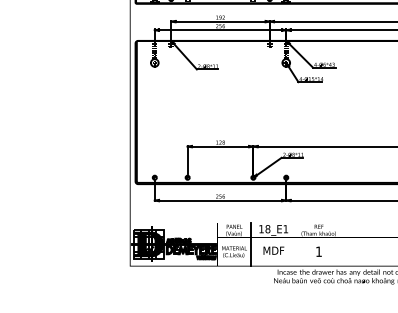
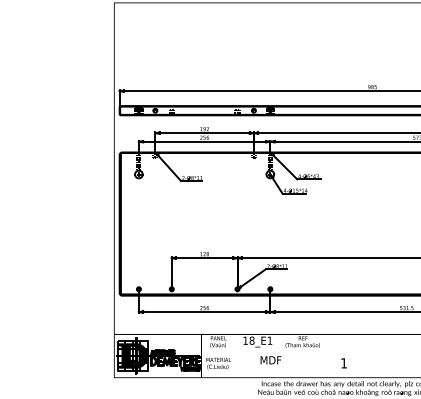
line: (251, 243) -> (235, 355), removed
text: (273, 250) -> (270, 360), moved
text: (318, 251) -> (343, 363), moved

